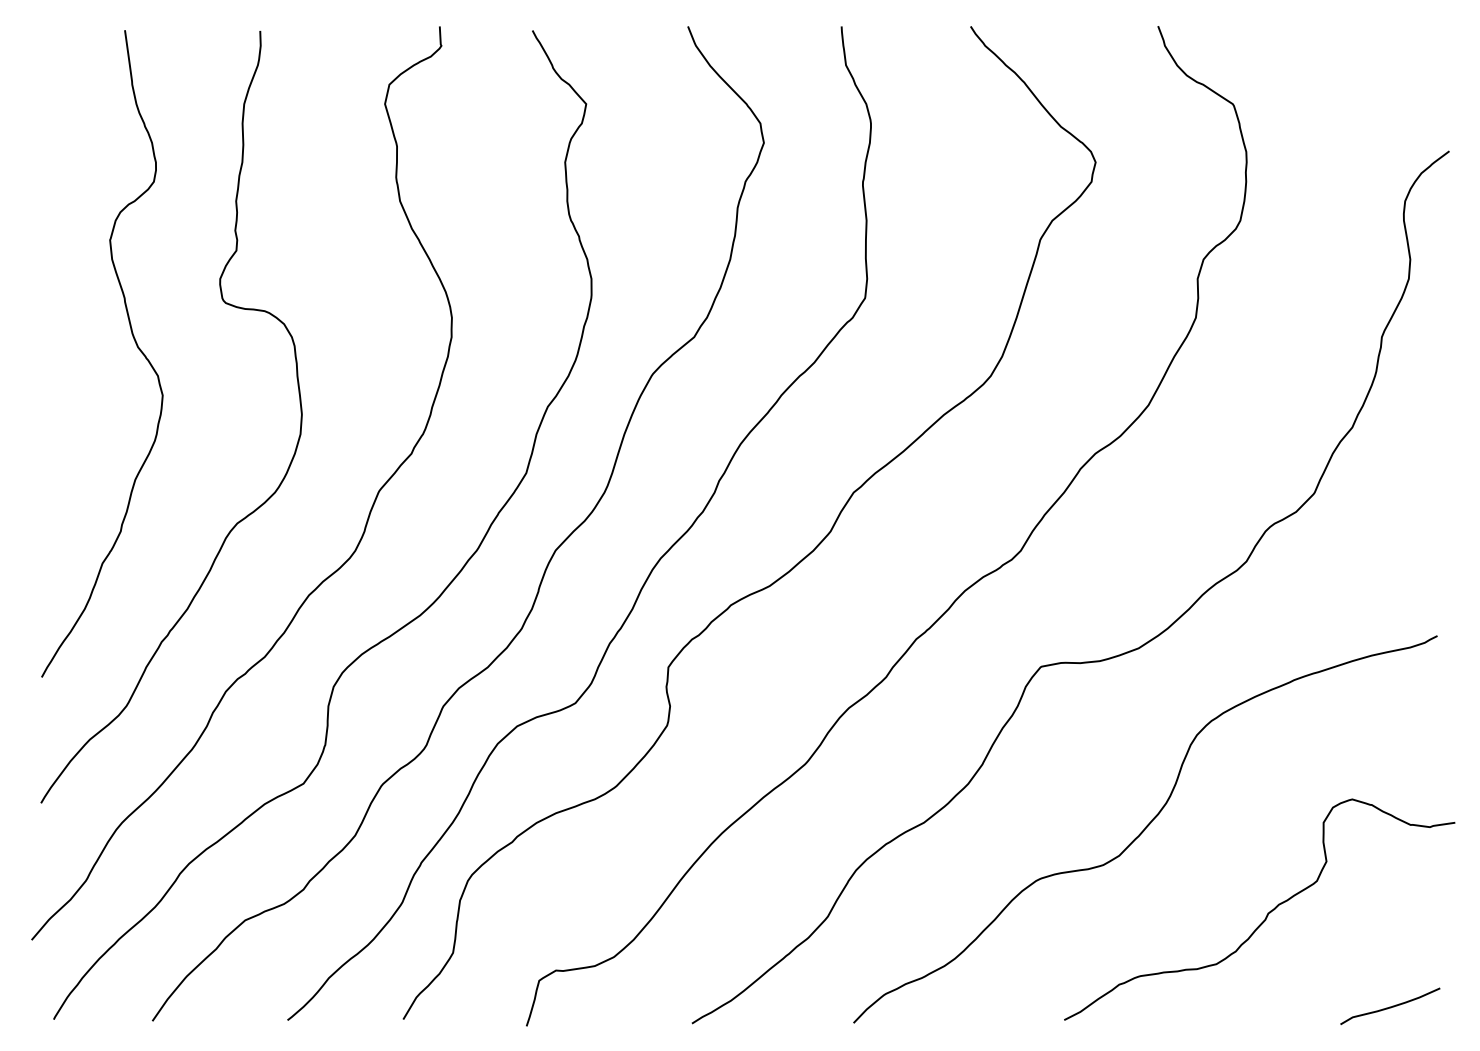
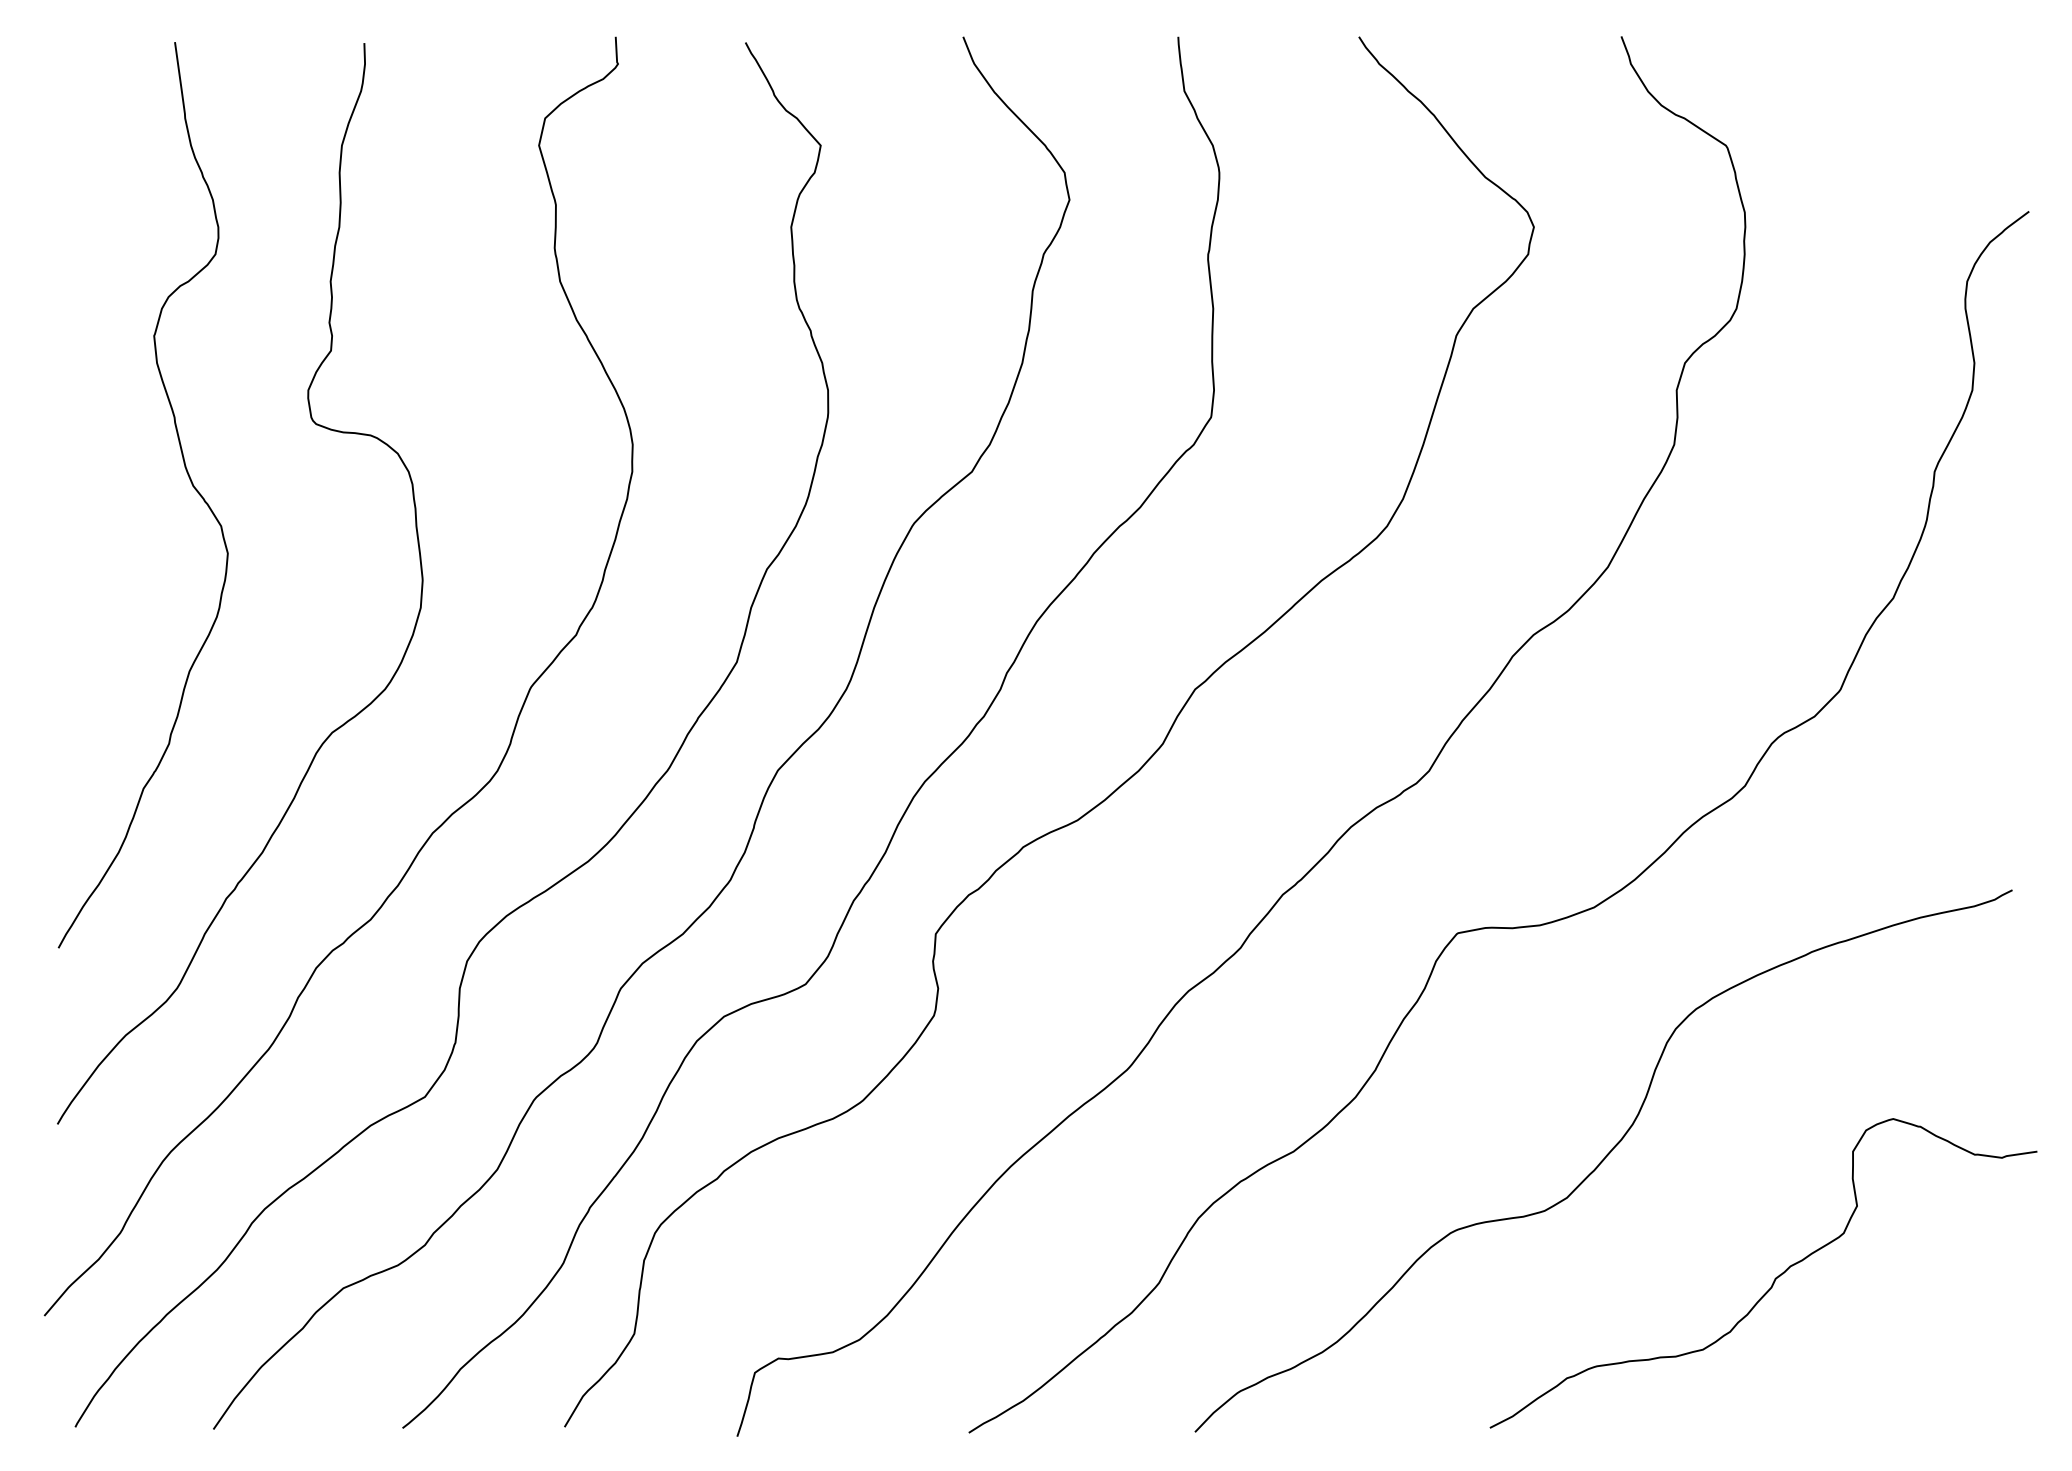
curve: (1390, 1006) -> (1946, 1409), removed

